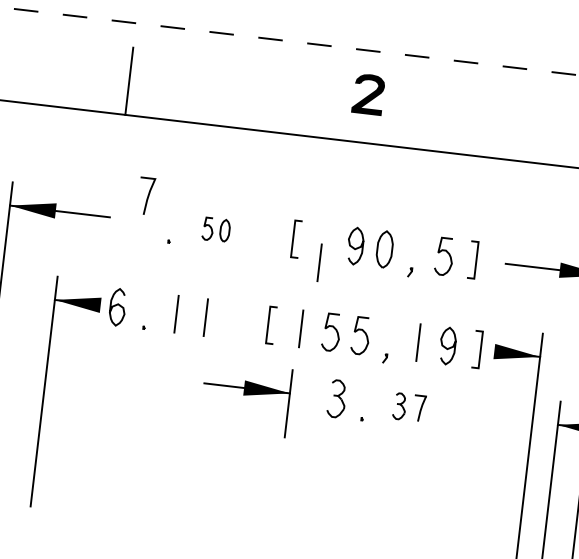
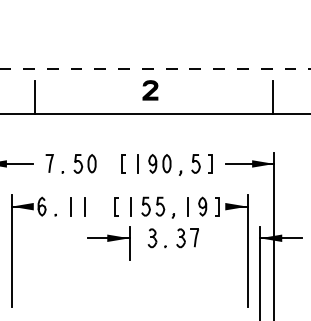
curve: (146, 195) -> (49, 163), moved
part: (215, 228) -> (84, 163), size x1.67
line: (317, 261) -> (137, 163), moved
part: (408, 407) -> (187, 238), size x1.43

